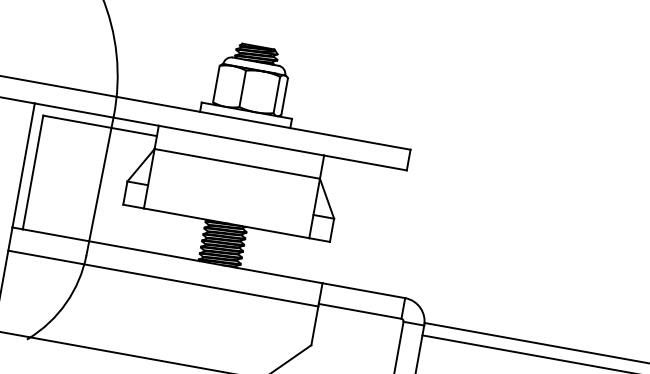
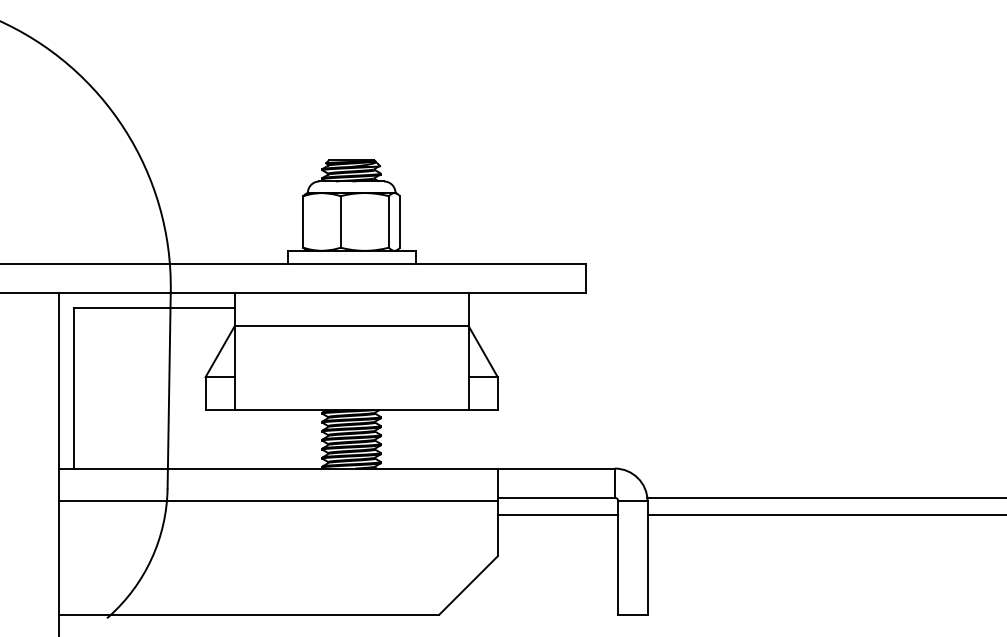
line: (358, 324) -> (557, 515), added

